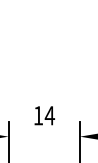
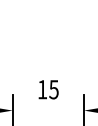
text: (49, 115) -> (53, 89), 14 -> 15

